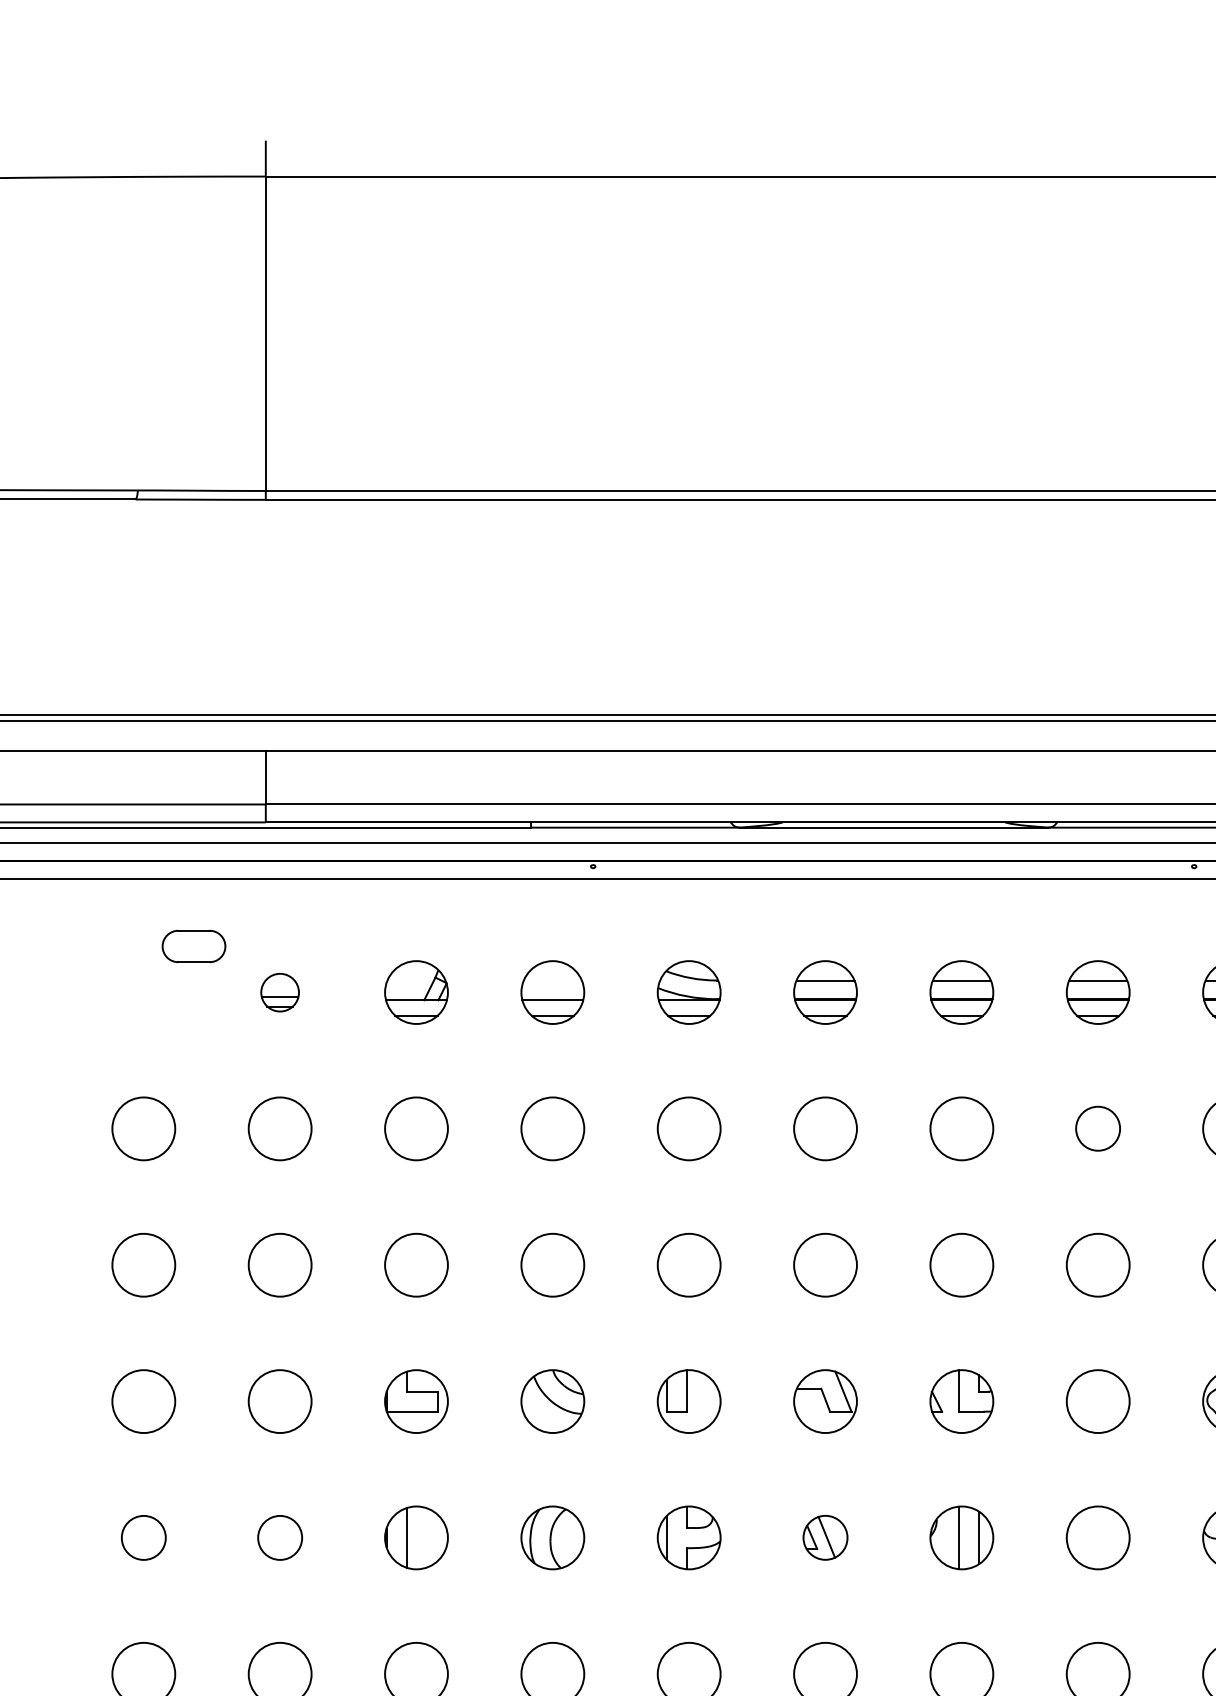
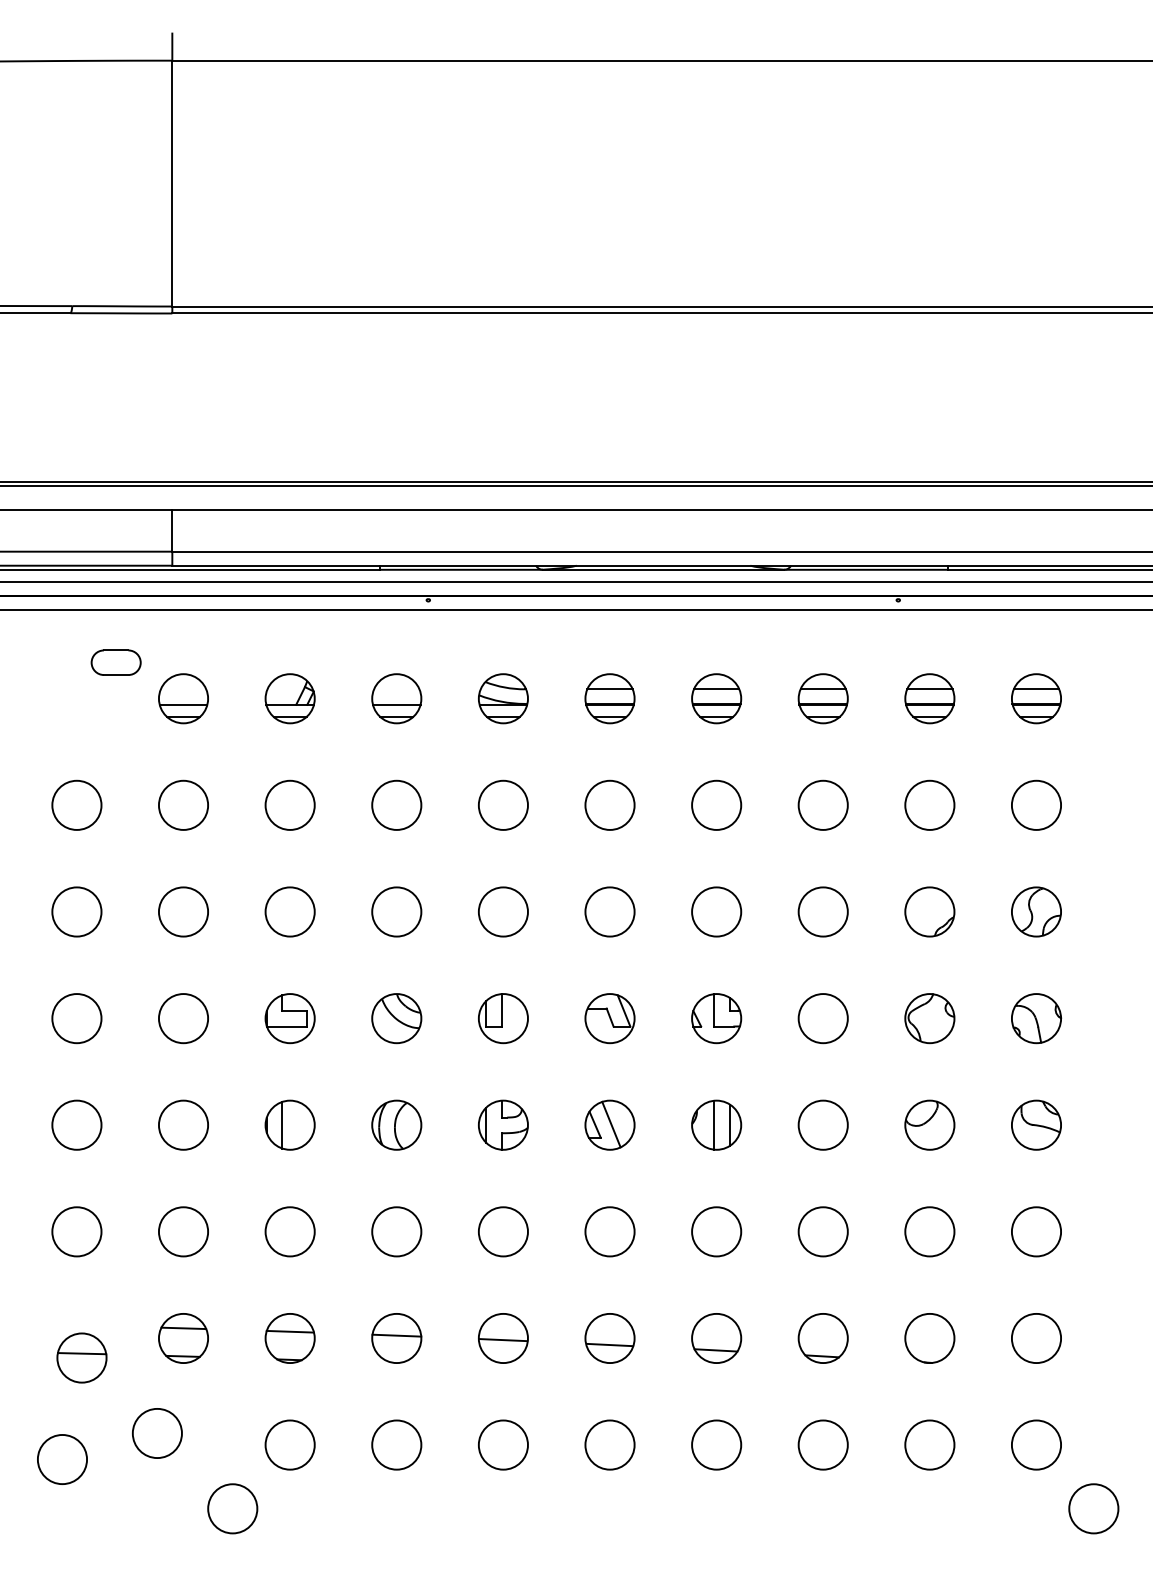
part: (280, 992) -> (183, 698), size x1.67
circle: (1097, 1127) -> (822, 804), size x1.43
circle: (143, 1536) -> (76, 1124), size x1.43
circle: (280, 1536) -> (183, 1124), size x1.43
part: (824, 1536) -> (609, 1124), size x1.43

